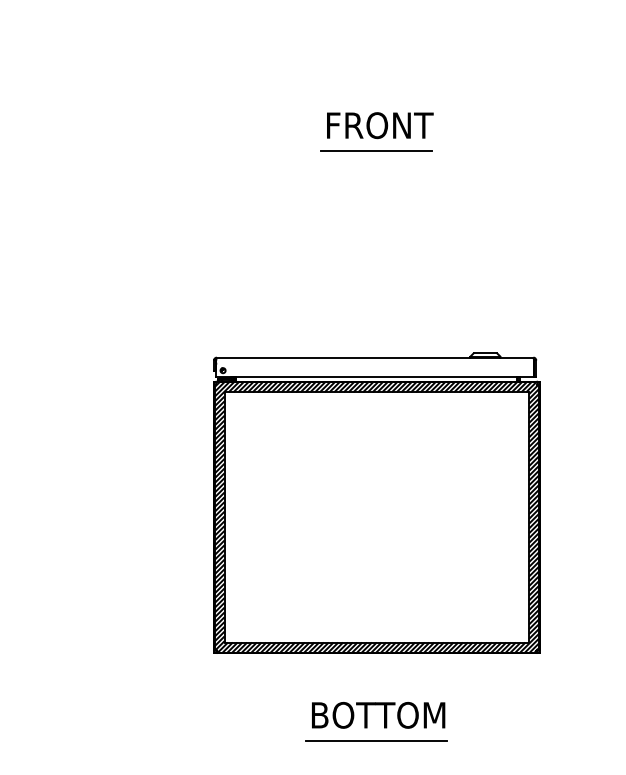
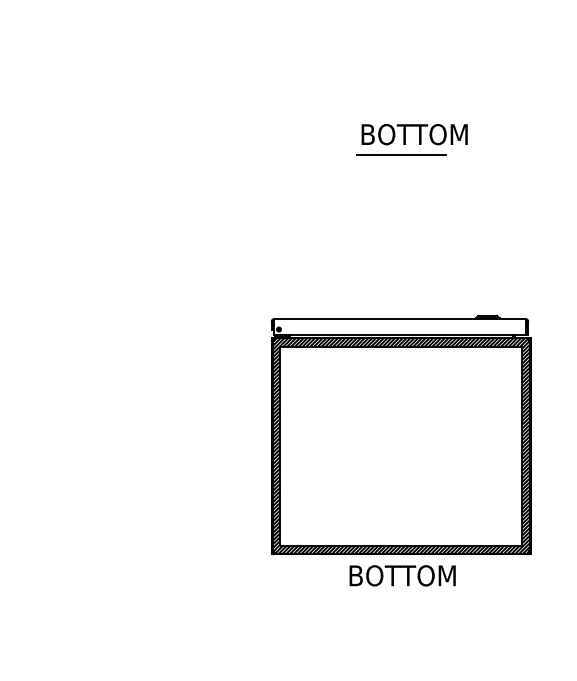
text: (394, 125) -> (415, 134), FRONT -> BOTTOM
text: (378, 714) -> (402, 575), moved
line: (377, 741) -> (401, 624), removed

